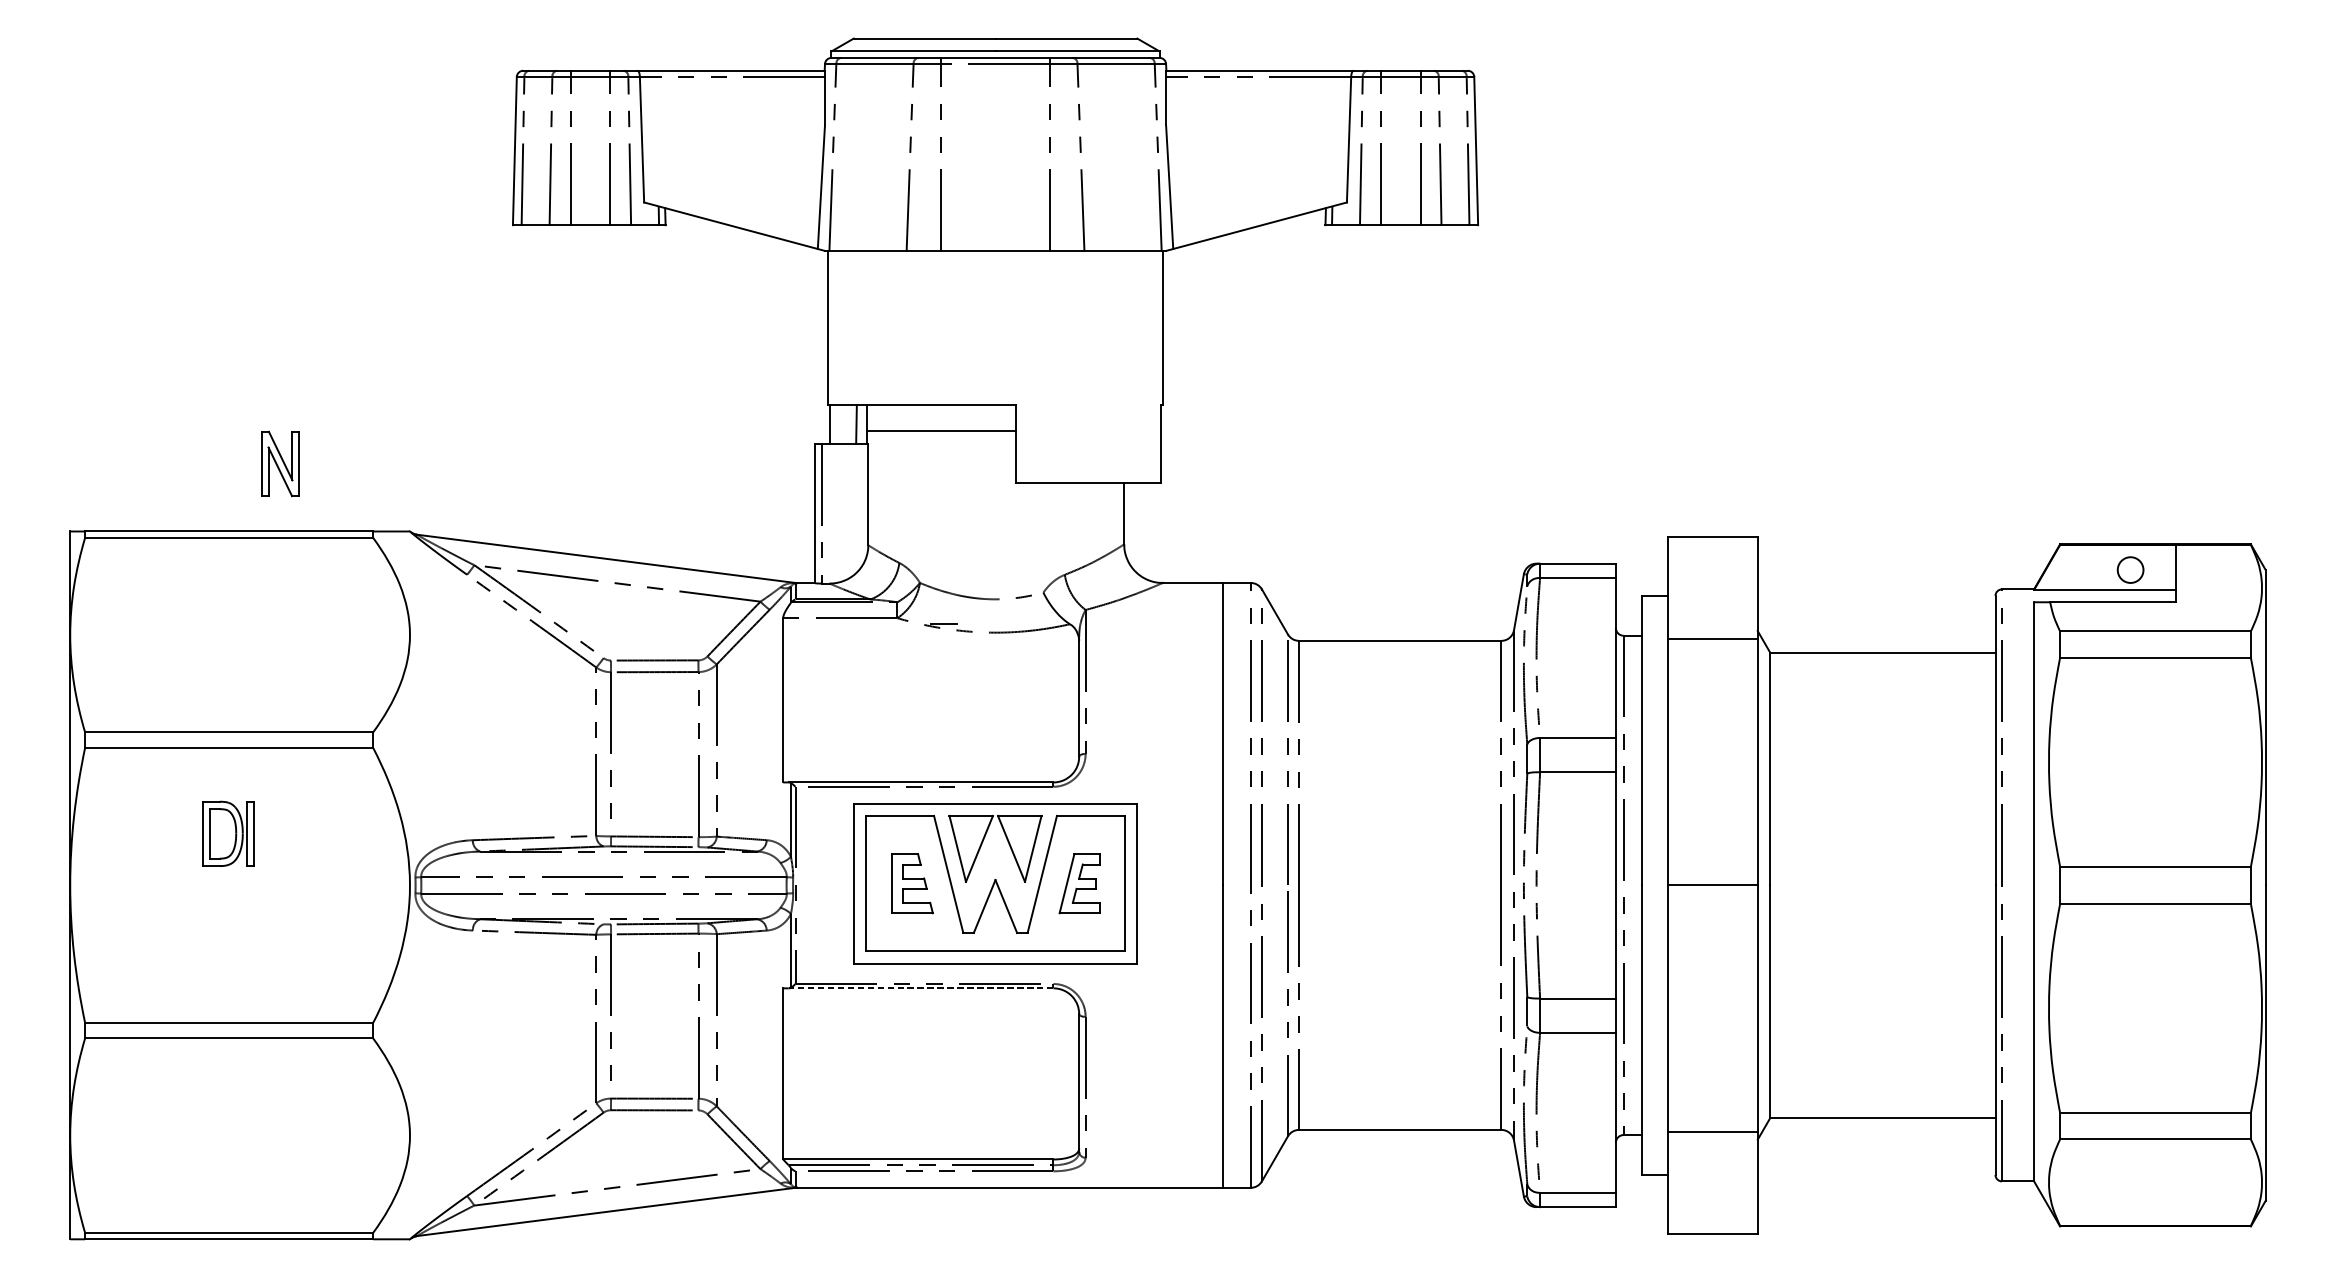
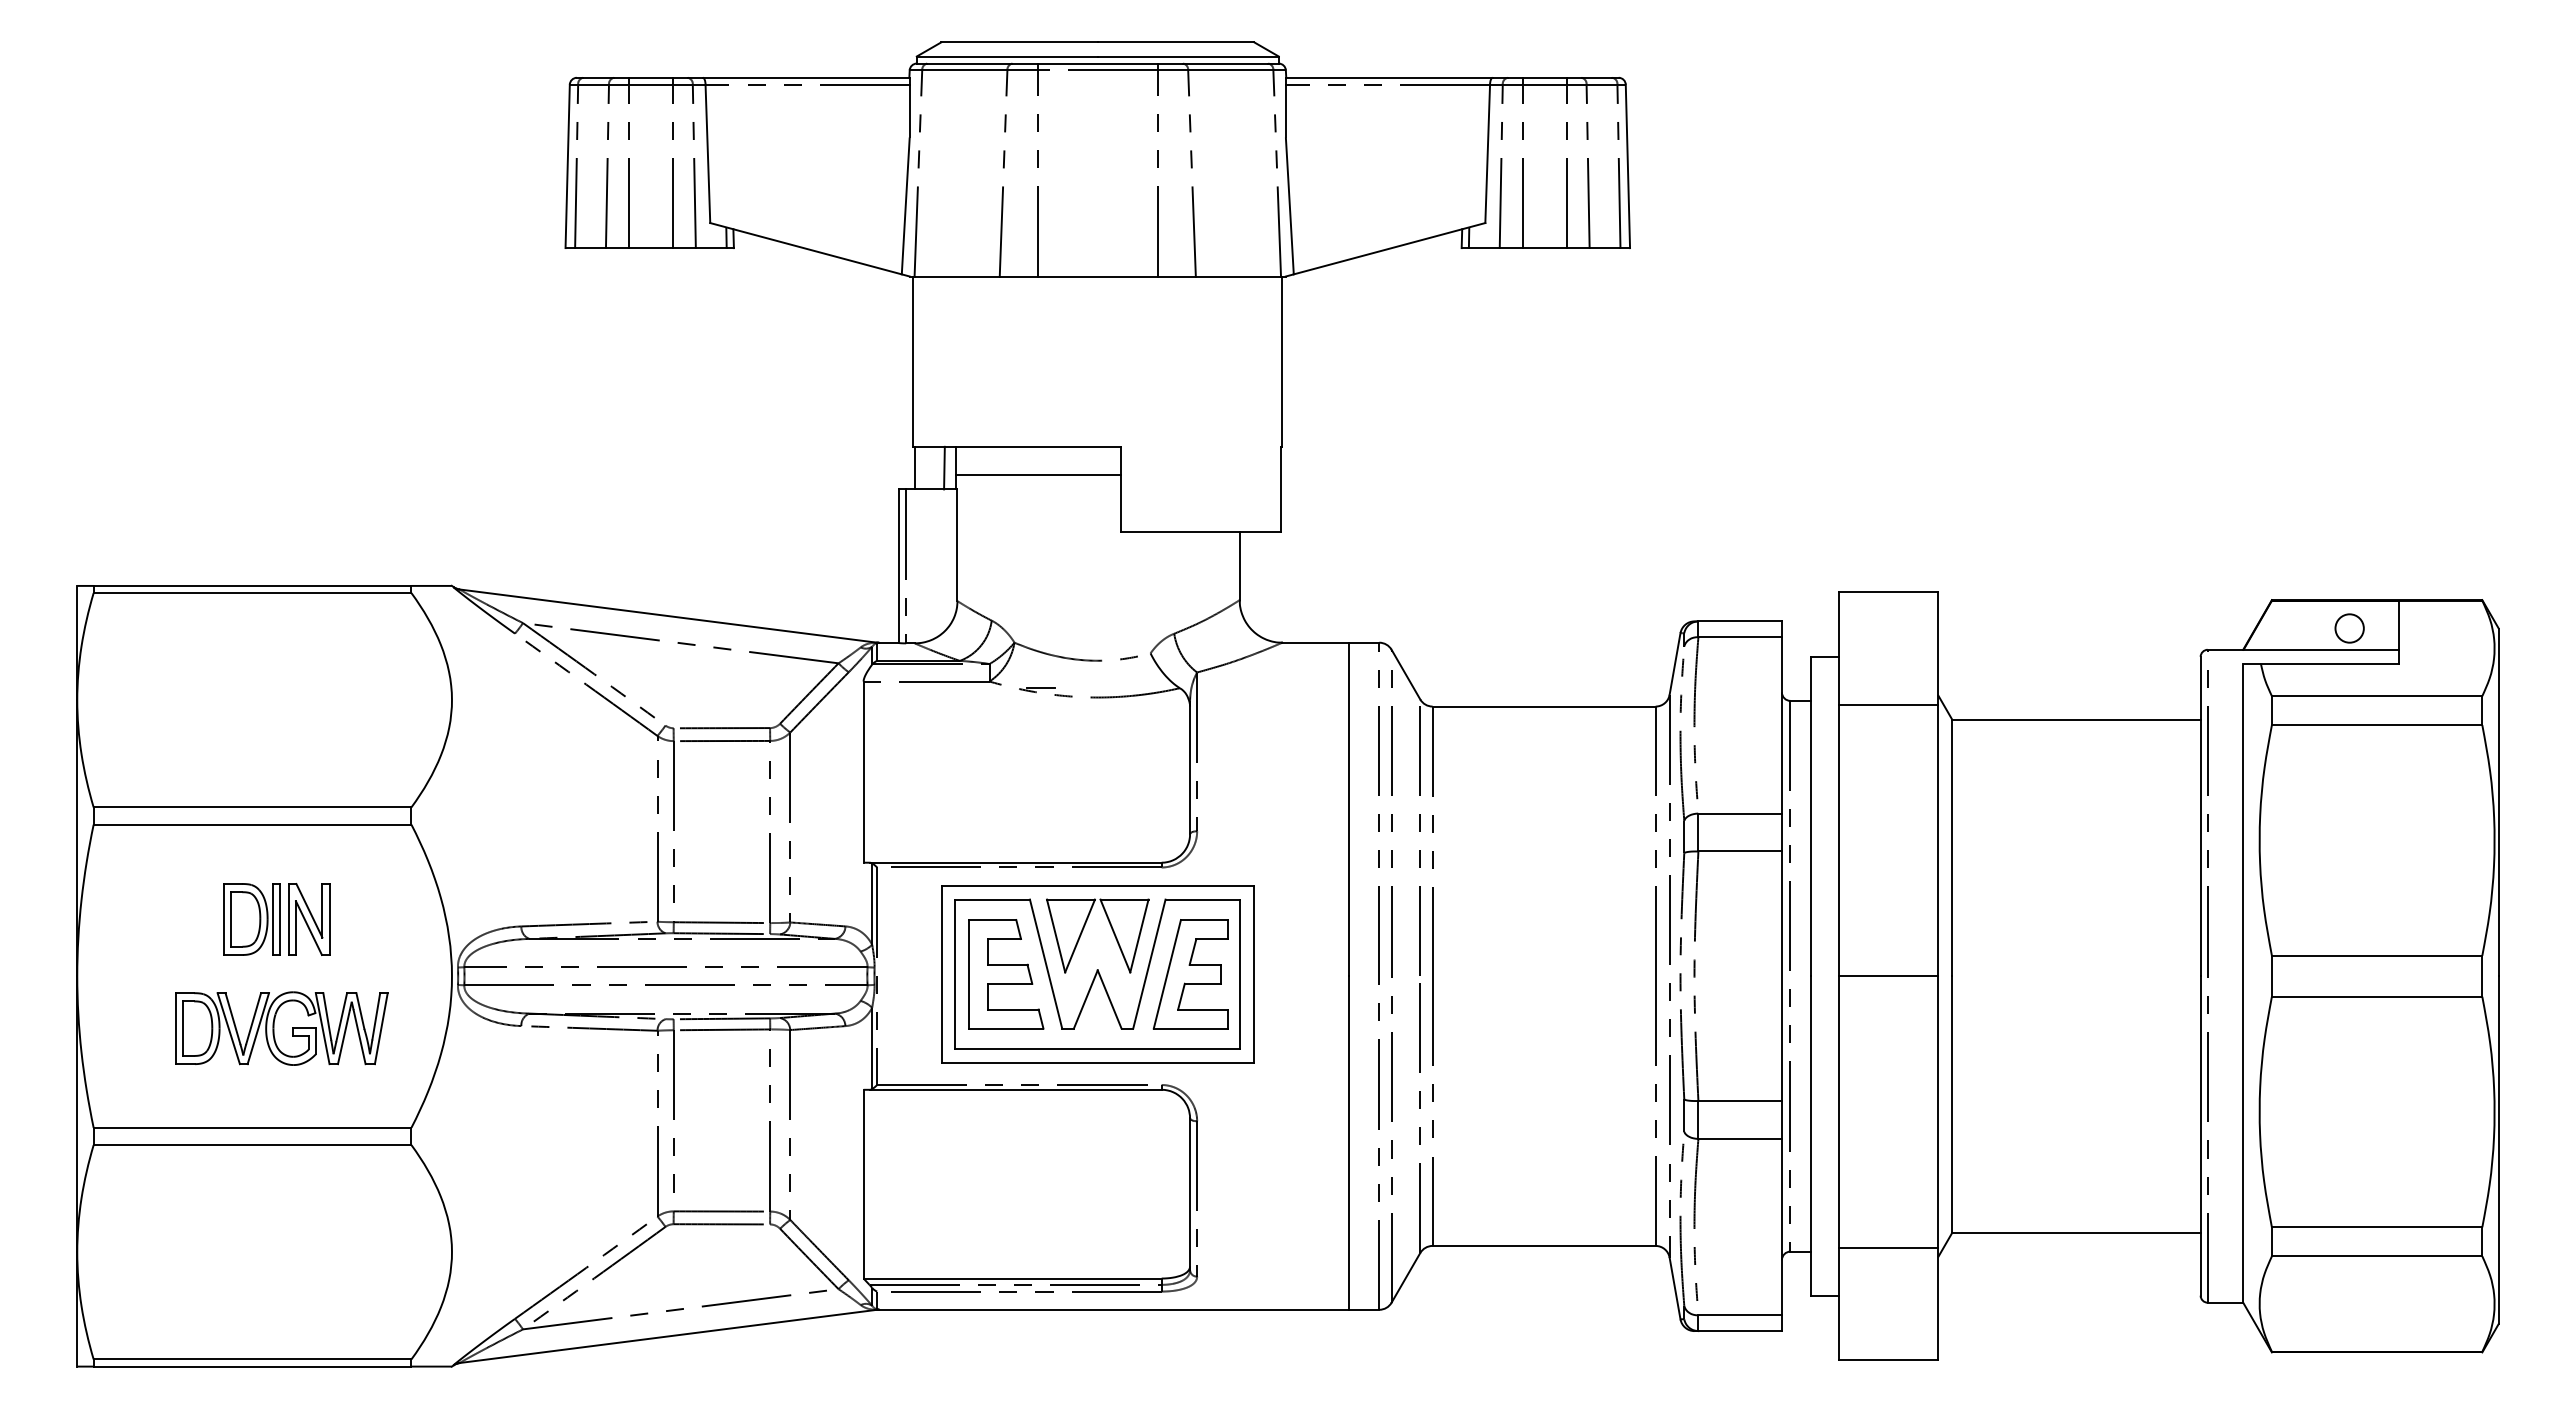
part: (280, 464) -> (309, 919), moved
part: (912, 883) -> (1006, 974), size x1.67
part: (1079, 883) -> (1190, 974), size x1.67
part: (249, 932) -> (274, 1028), added
line: (920, 988) -> (1015, 1089), dashed -> solid

